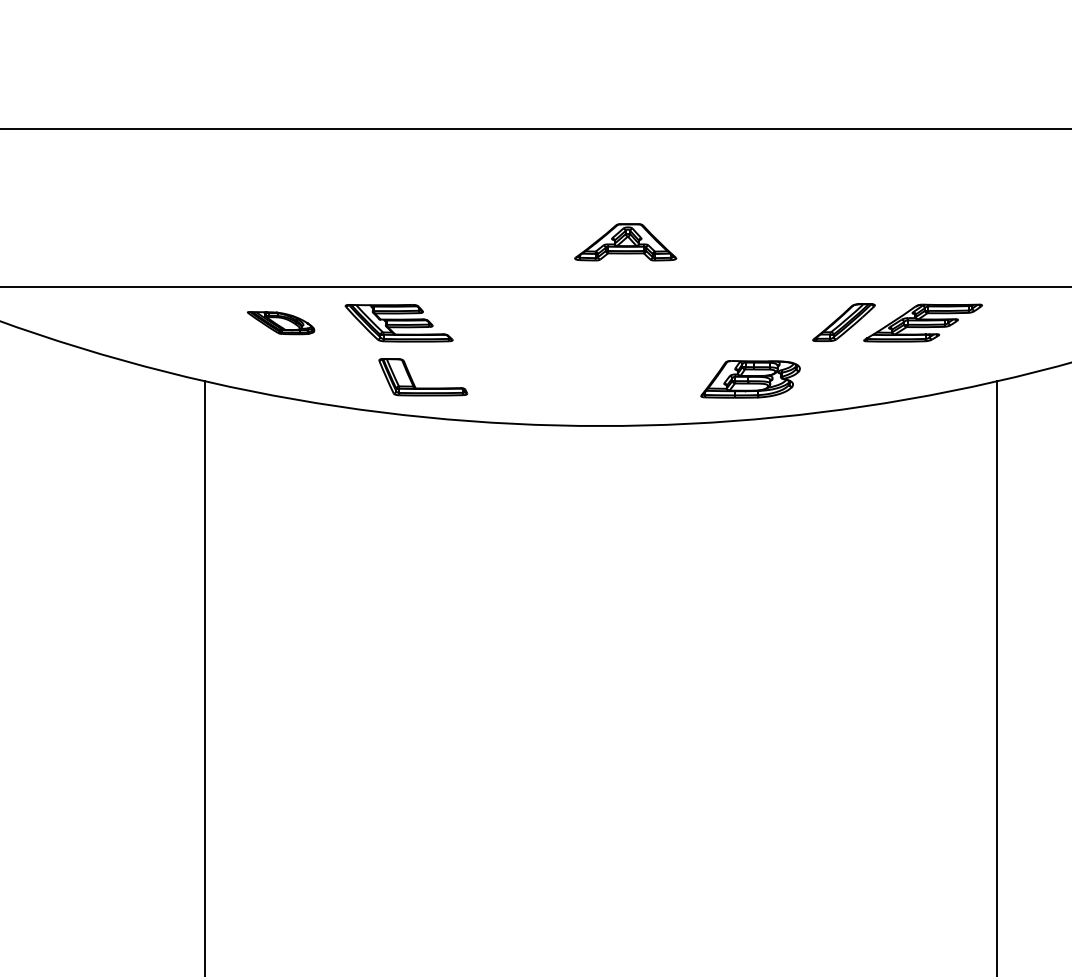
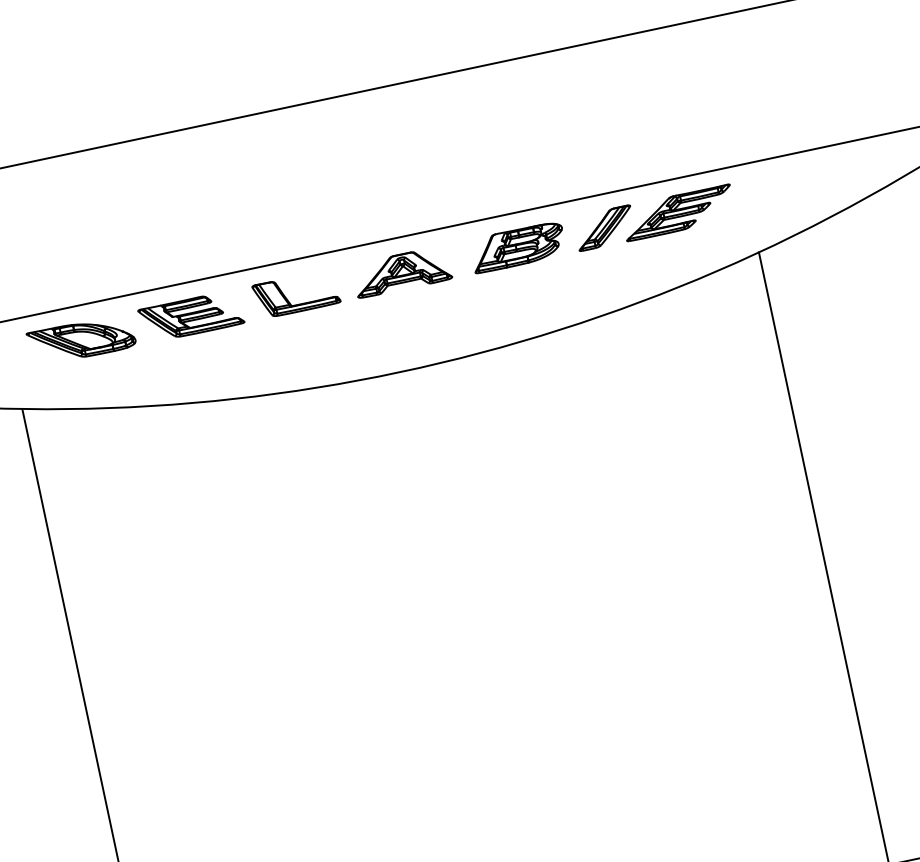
part: (625, 242) -> (401, 272), moved
part: (280, 322) -> (80, 339), size x1.67
part: (750, 379) -> (518, 247), moved
part: (423, 387) -> (298, 303), moved

